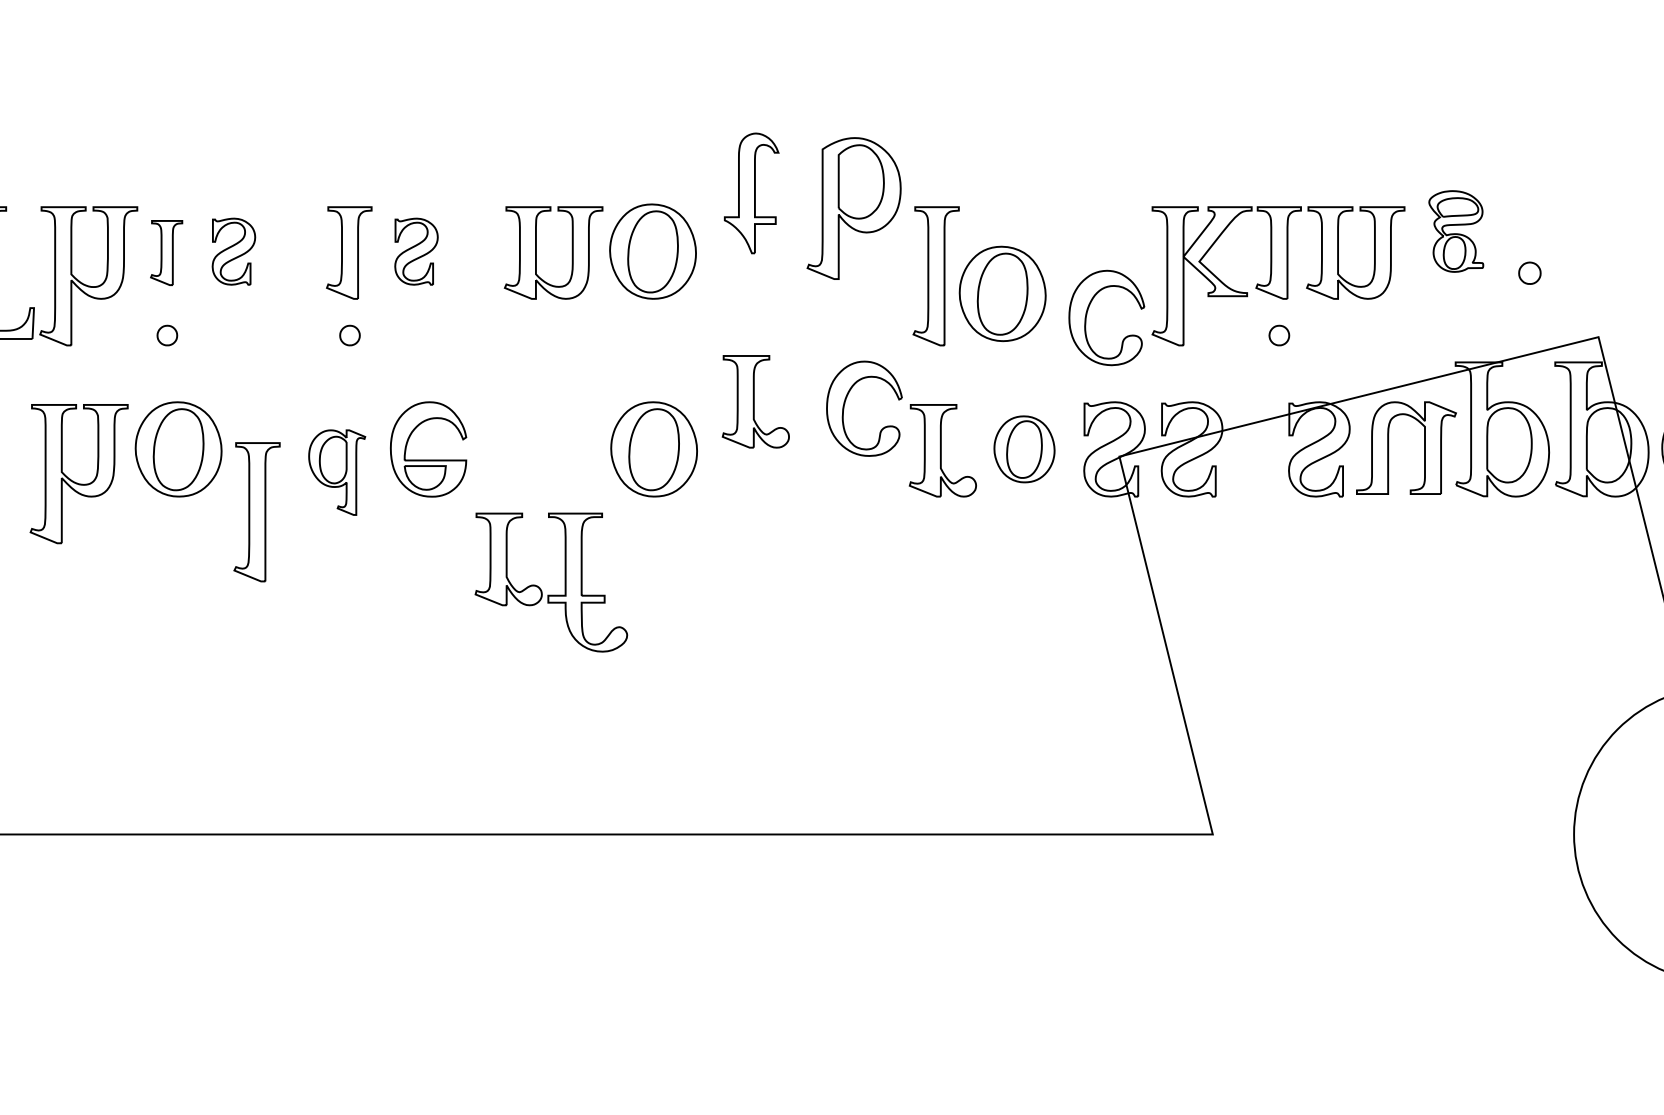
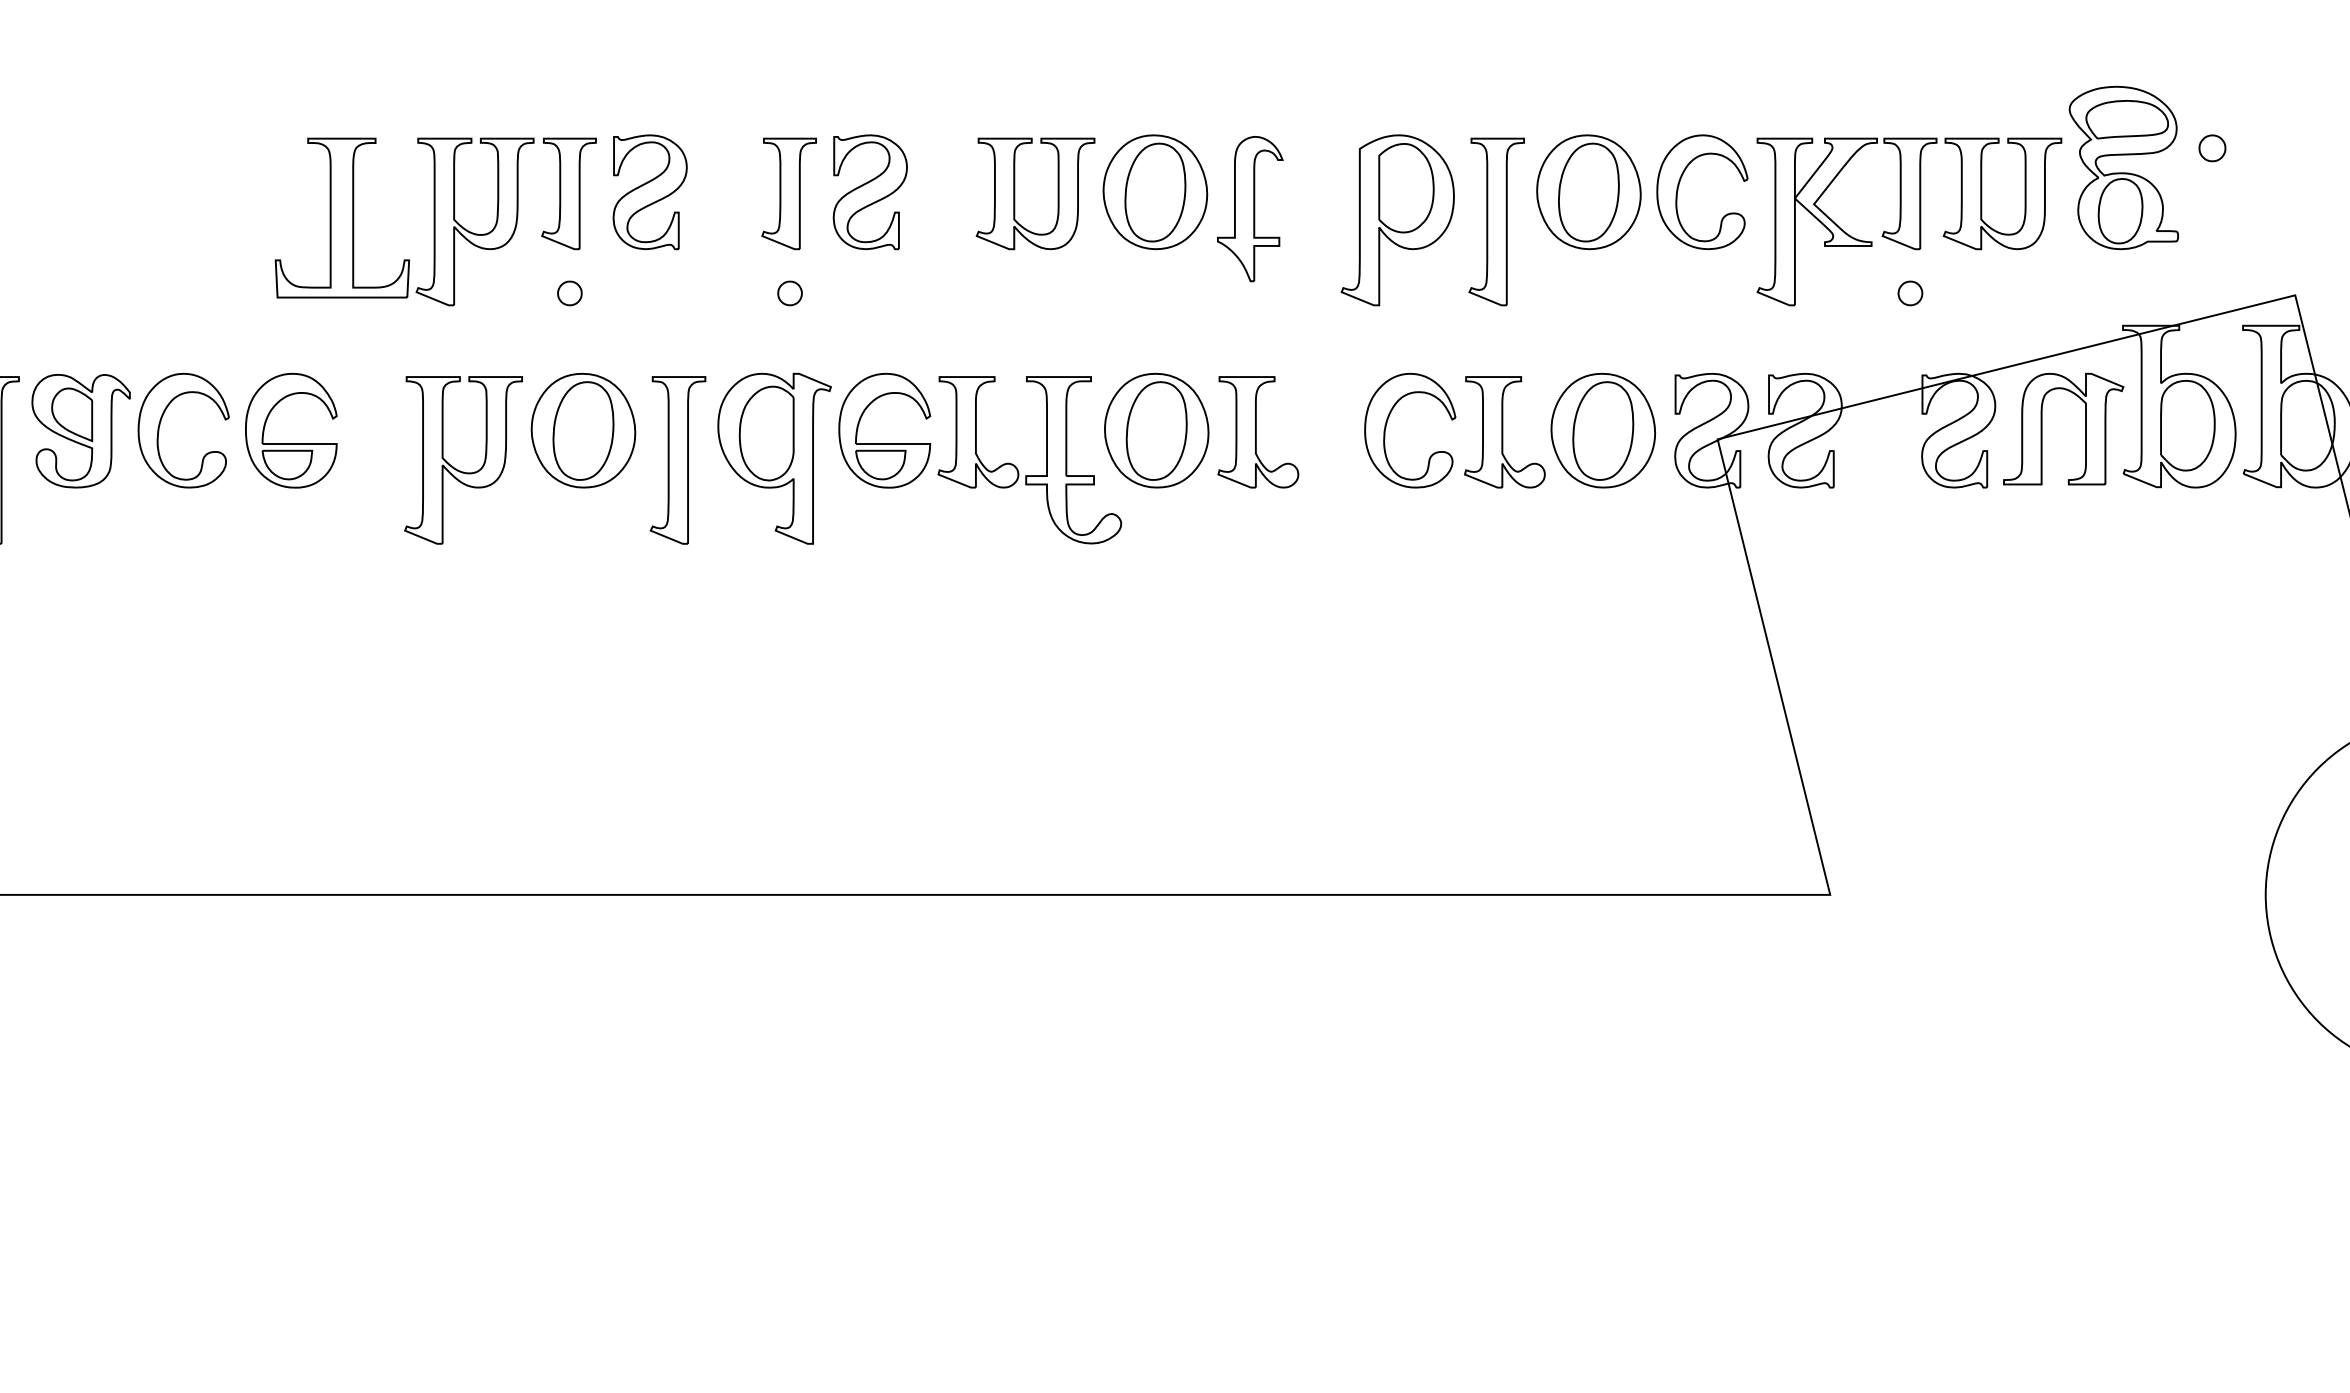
part: (751, 193) -> (1250, 209), moved
part: (853, 208) -> (1397, 220), moved
part: (1456, 231) -> (2123, 167), size x1.67
part: (233, 251) -> (649, 192), size x1.43
part: (415, 251) -> (869, 192), size x1.43
part: (166, 252) -> (568, 193), size x1.43
part: (1529, 273) -> (2212, 148), moved
part: (1002, 294) -> (1588, 192), moved
part: (1086, 317) -> (1678, 191), moved
part: (755, 401) -> (1258, 432), moved
part: (845, 402) -> (1387, 423), moved
part: (1023, 449) -> (1602, 430), size x1.43
part: (337, 472) -> (774, 458), size x1.67
part: (256, 512) -> (677, 460), moved
part: (541, 588) -> (1017, 467), moved

